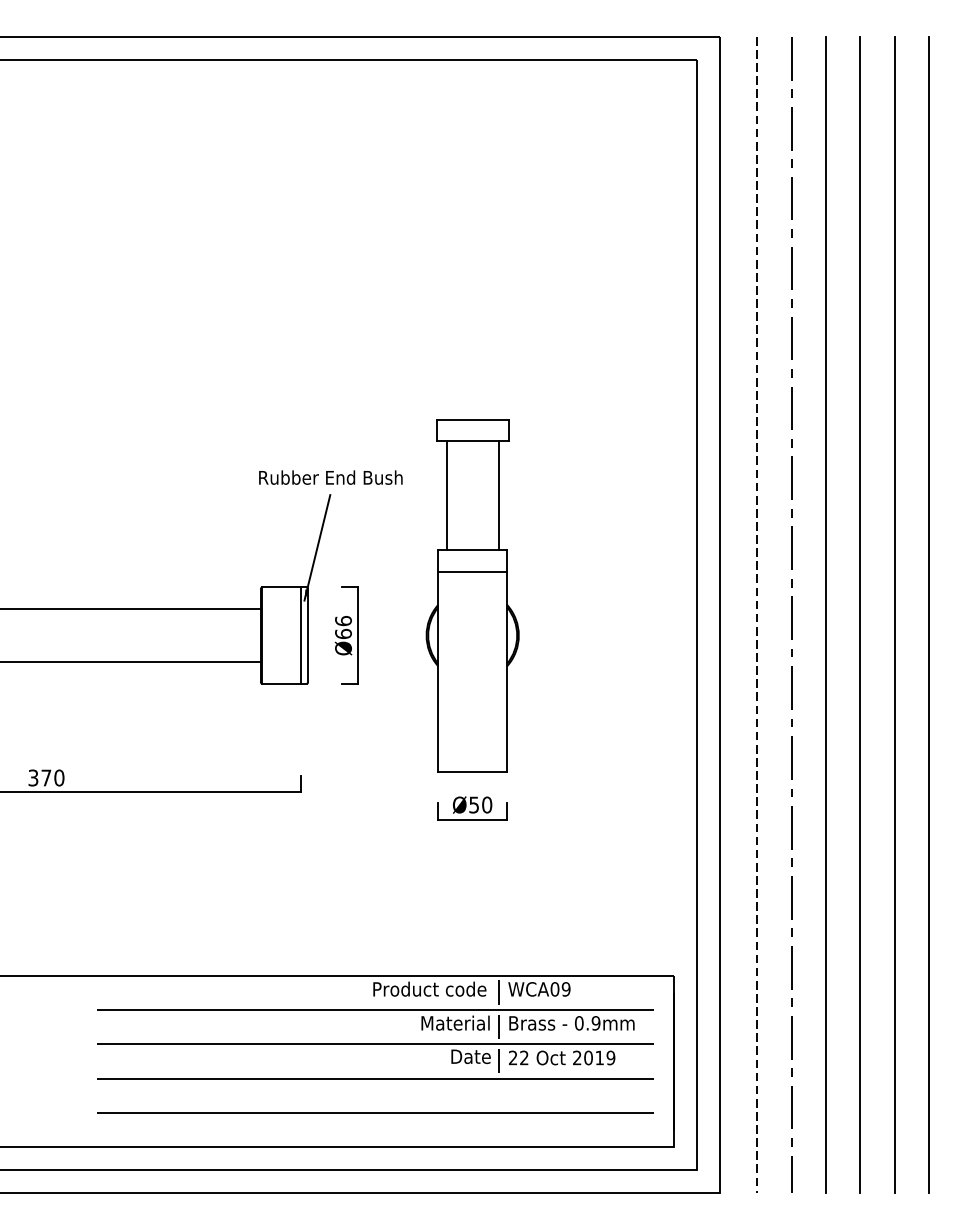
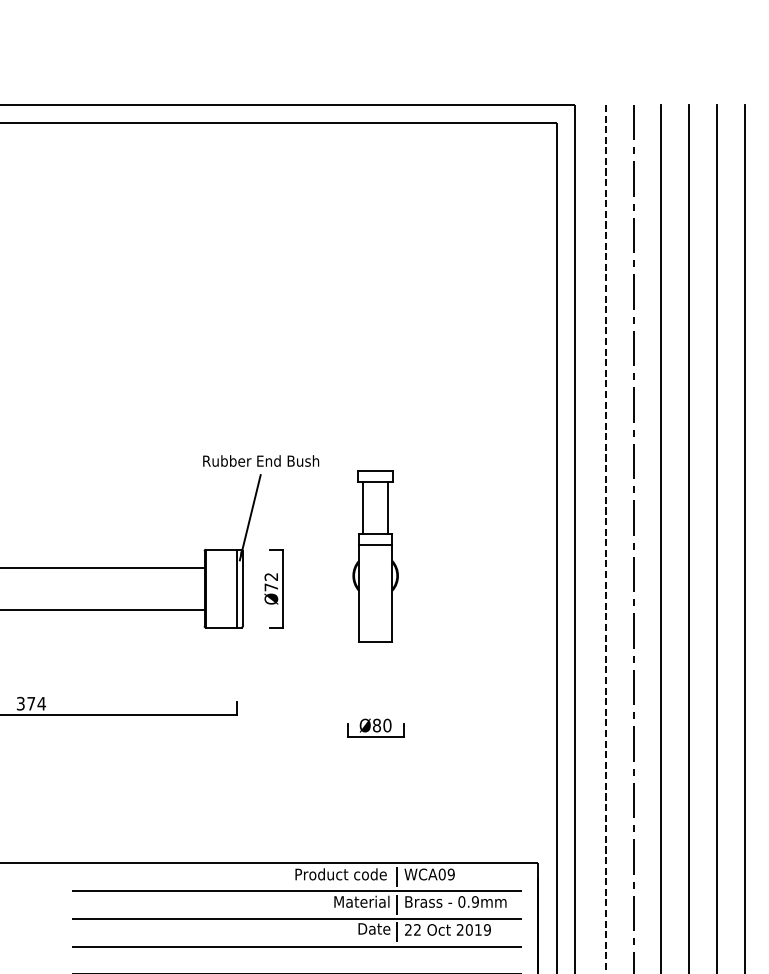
part: (472, 595) -> (375, 556), size x0.6
text: (343, 627) -> (271, 582), Ø66 -> Ø72
text: (59, 777) -> (41, 703), 370 -> 374
text: (474, 804) -> (377, 725), Ø50 -> Ø80

